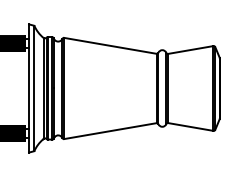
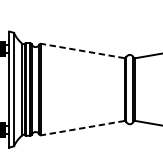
line: (110, 45) -> (82, 50), solid -> dashed
line: (110, 131) -> (82, 128), solid -> dashed

